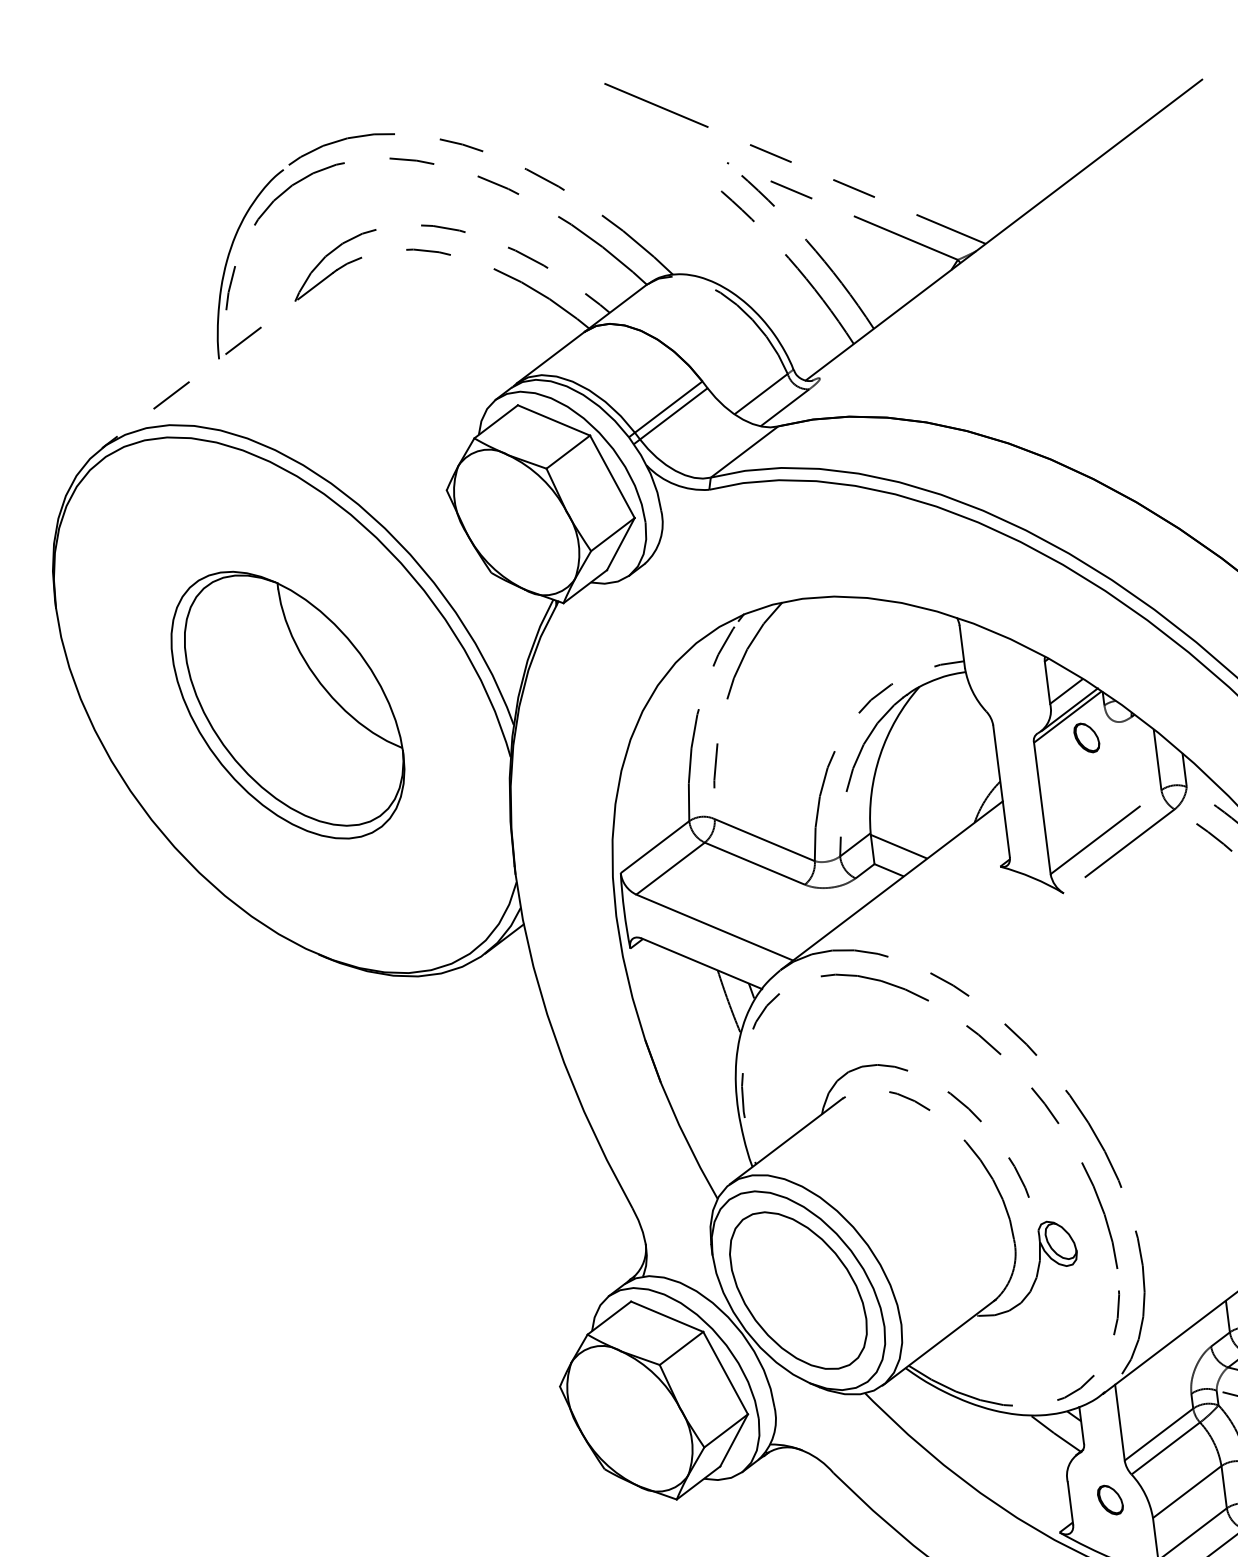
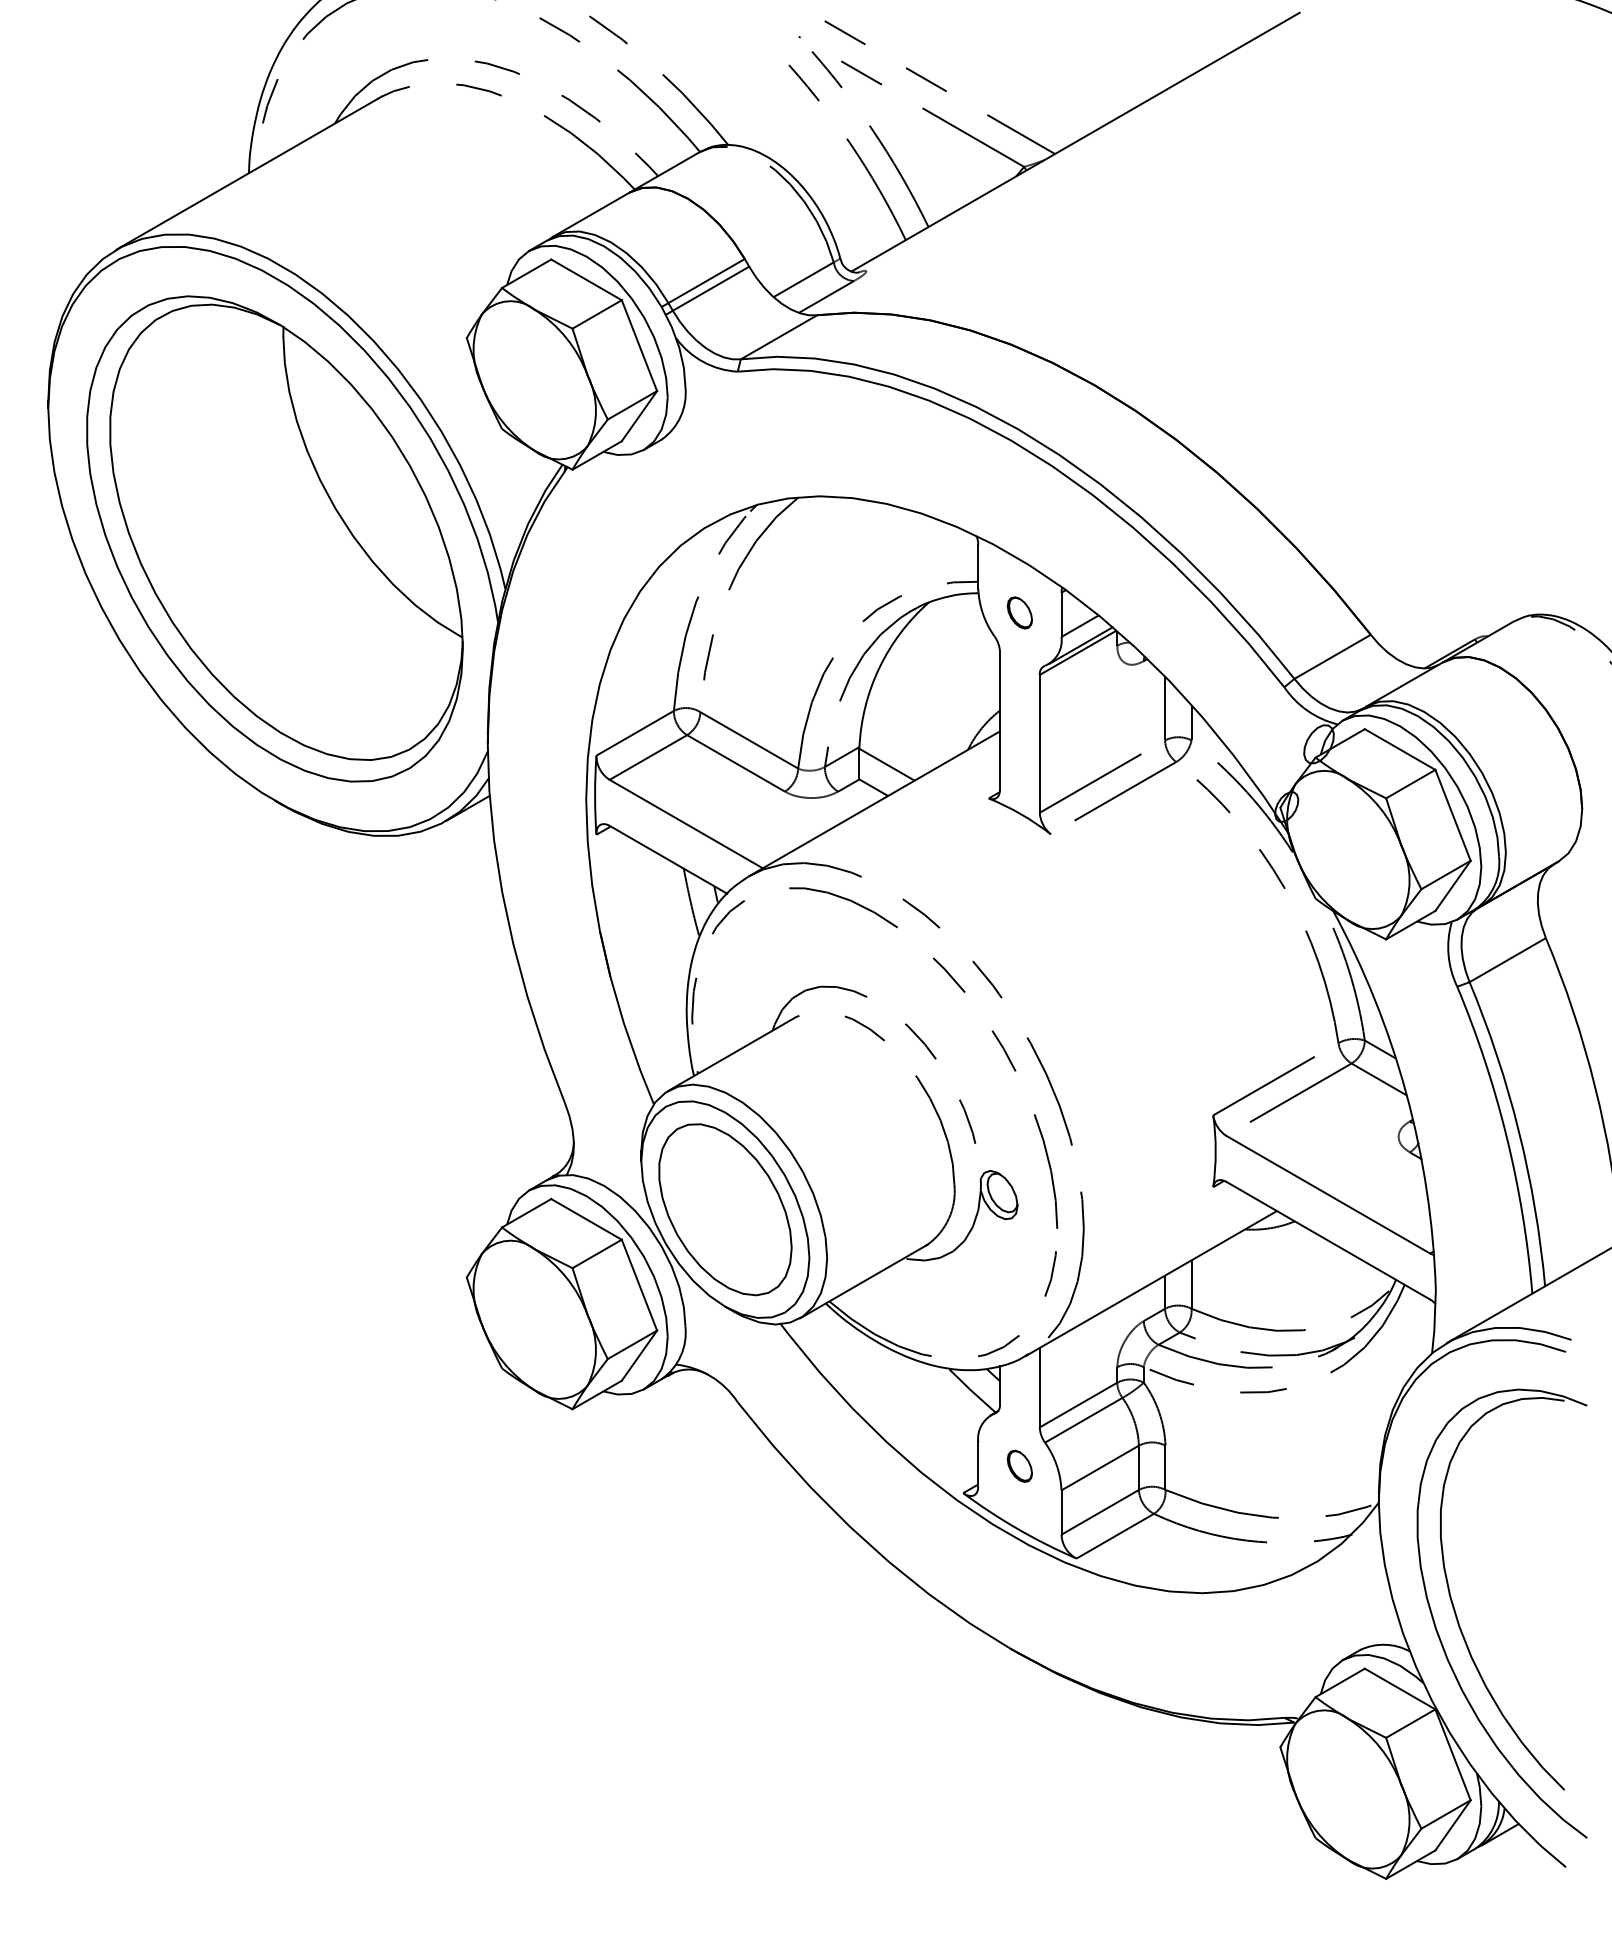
line: (217, 360) -> (247, 174), dashed -> solid
part: (287, 704) -> (274, 538), size x1.67
part: (1086, 737) -> (1019, 612), moved

